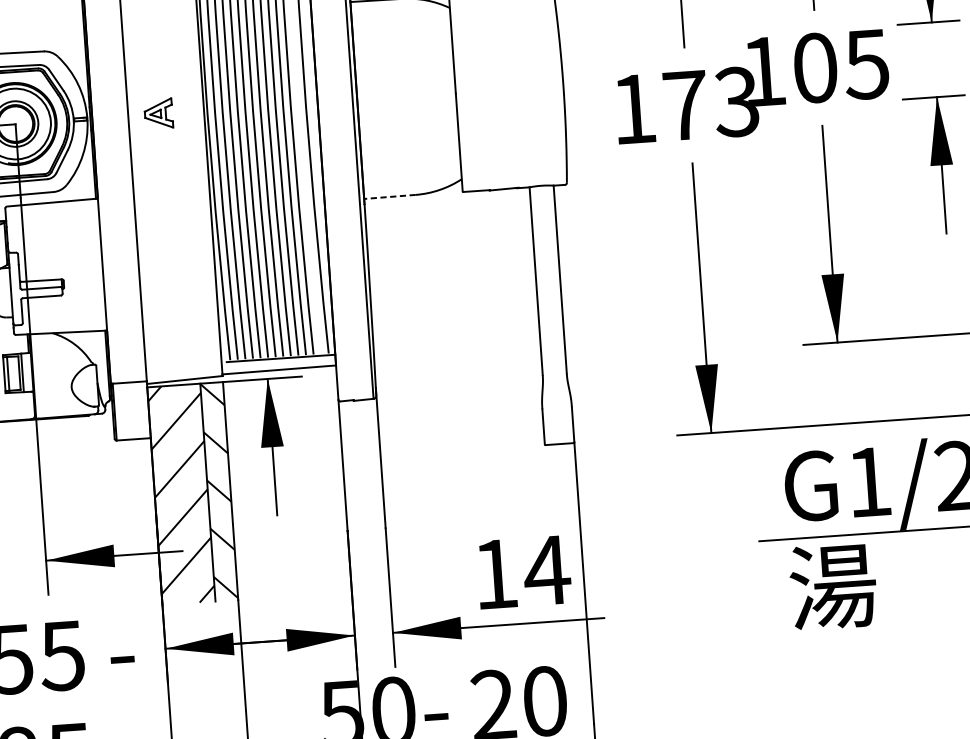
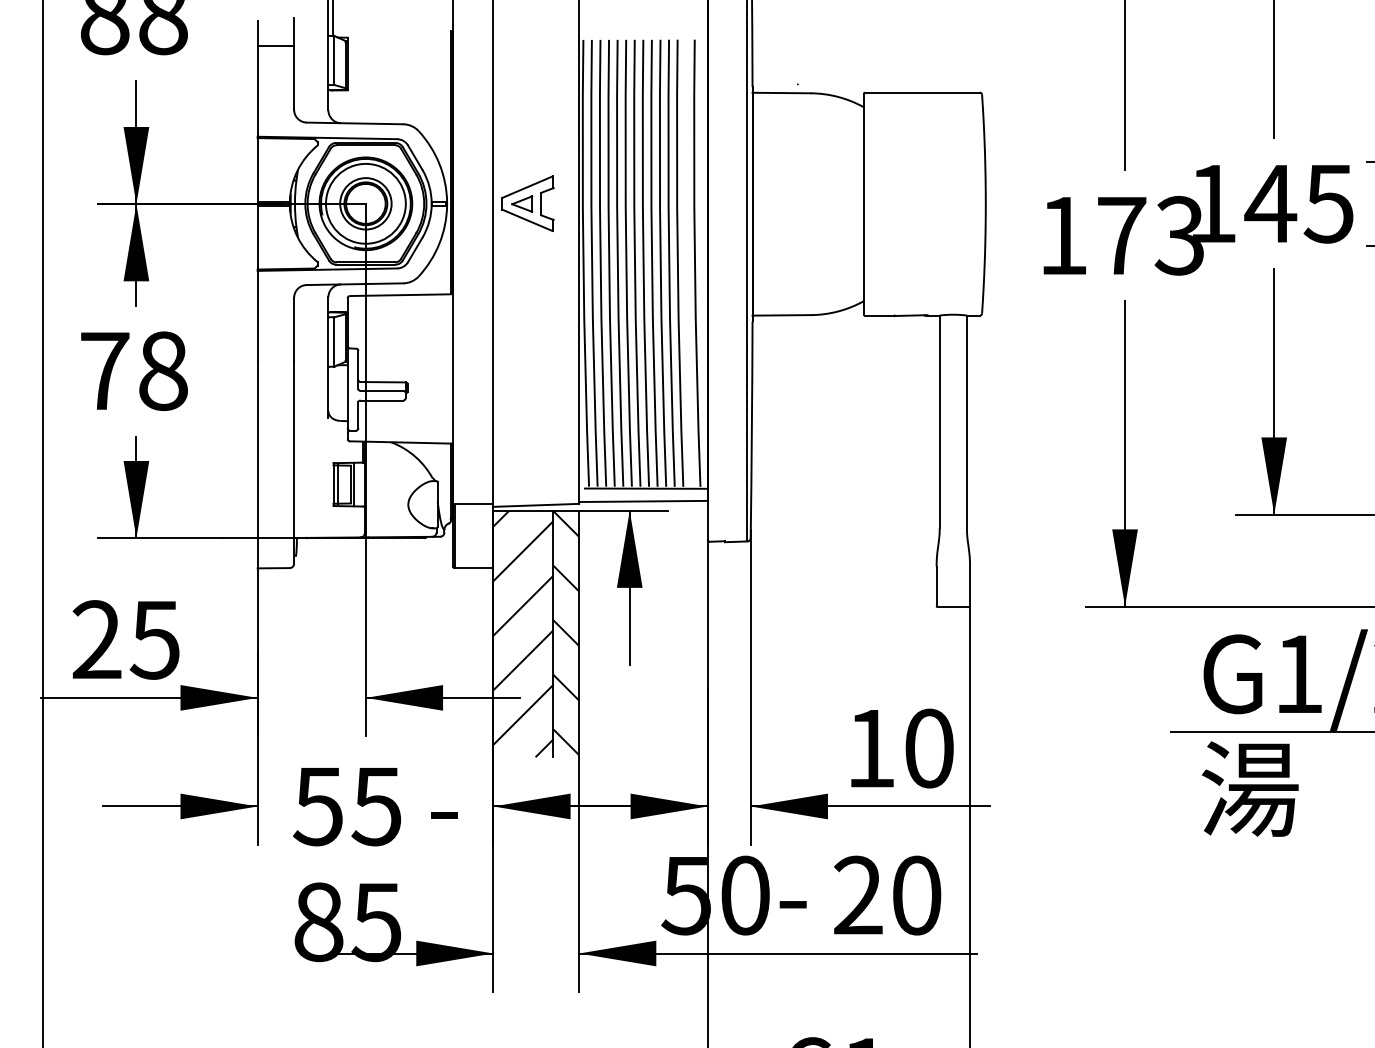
text: (815, 67) -> (1270, 203), 105 -> 145
part: (158, 113) -> (527, 203), size x1.67
line: (389, 197) -> (781, 315), dashed -> solid
text: (546, 570) -> (928, 748), 14 -> 10

